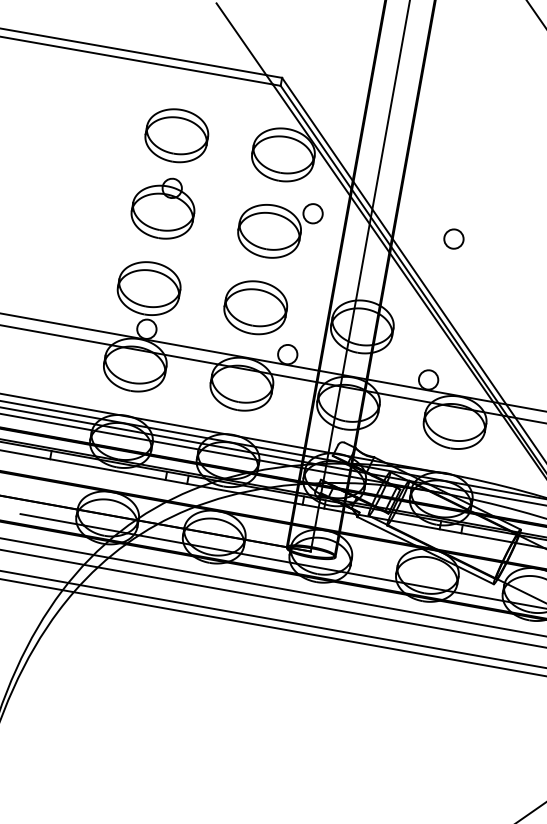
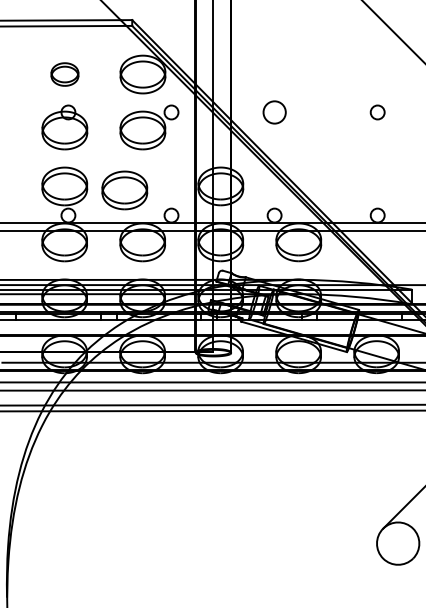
part: (176, 135) -> (64, 74), size x0.6
circle: (453, 239) -> (274, 112), size x1.6
part: (255, 307) -> (124, 190), moved

